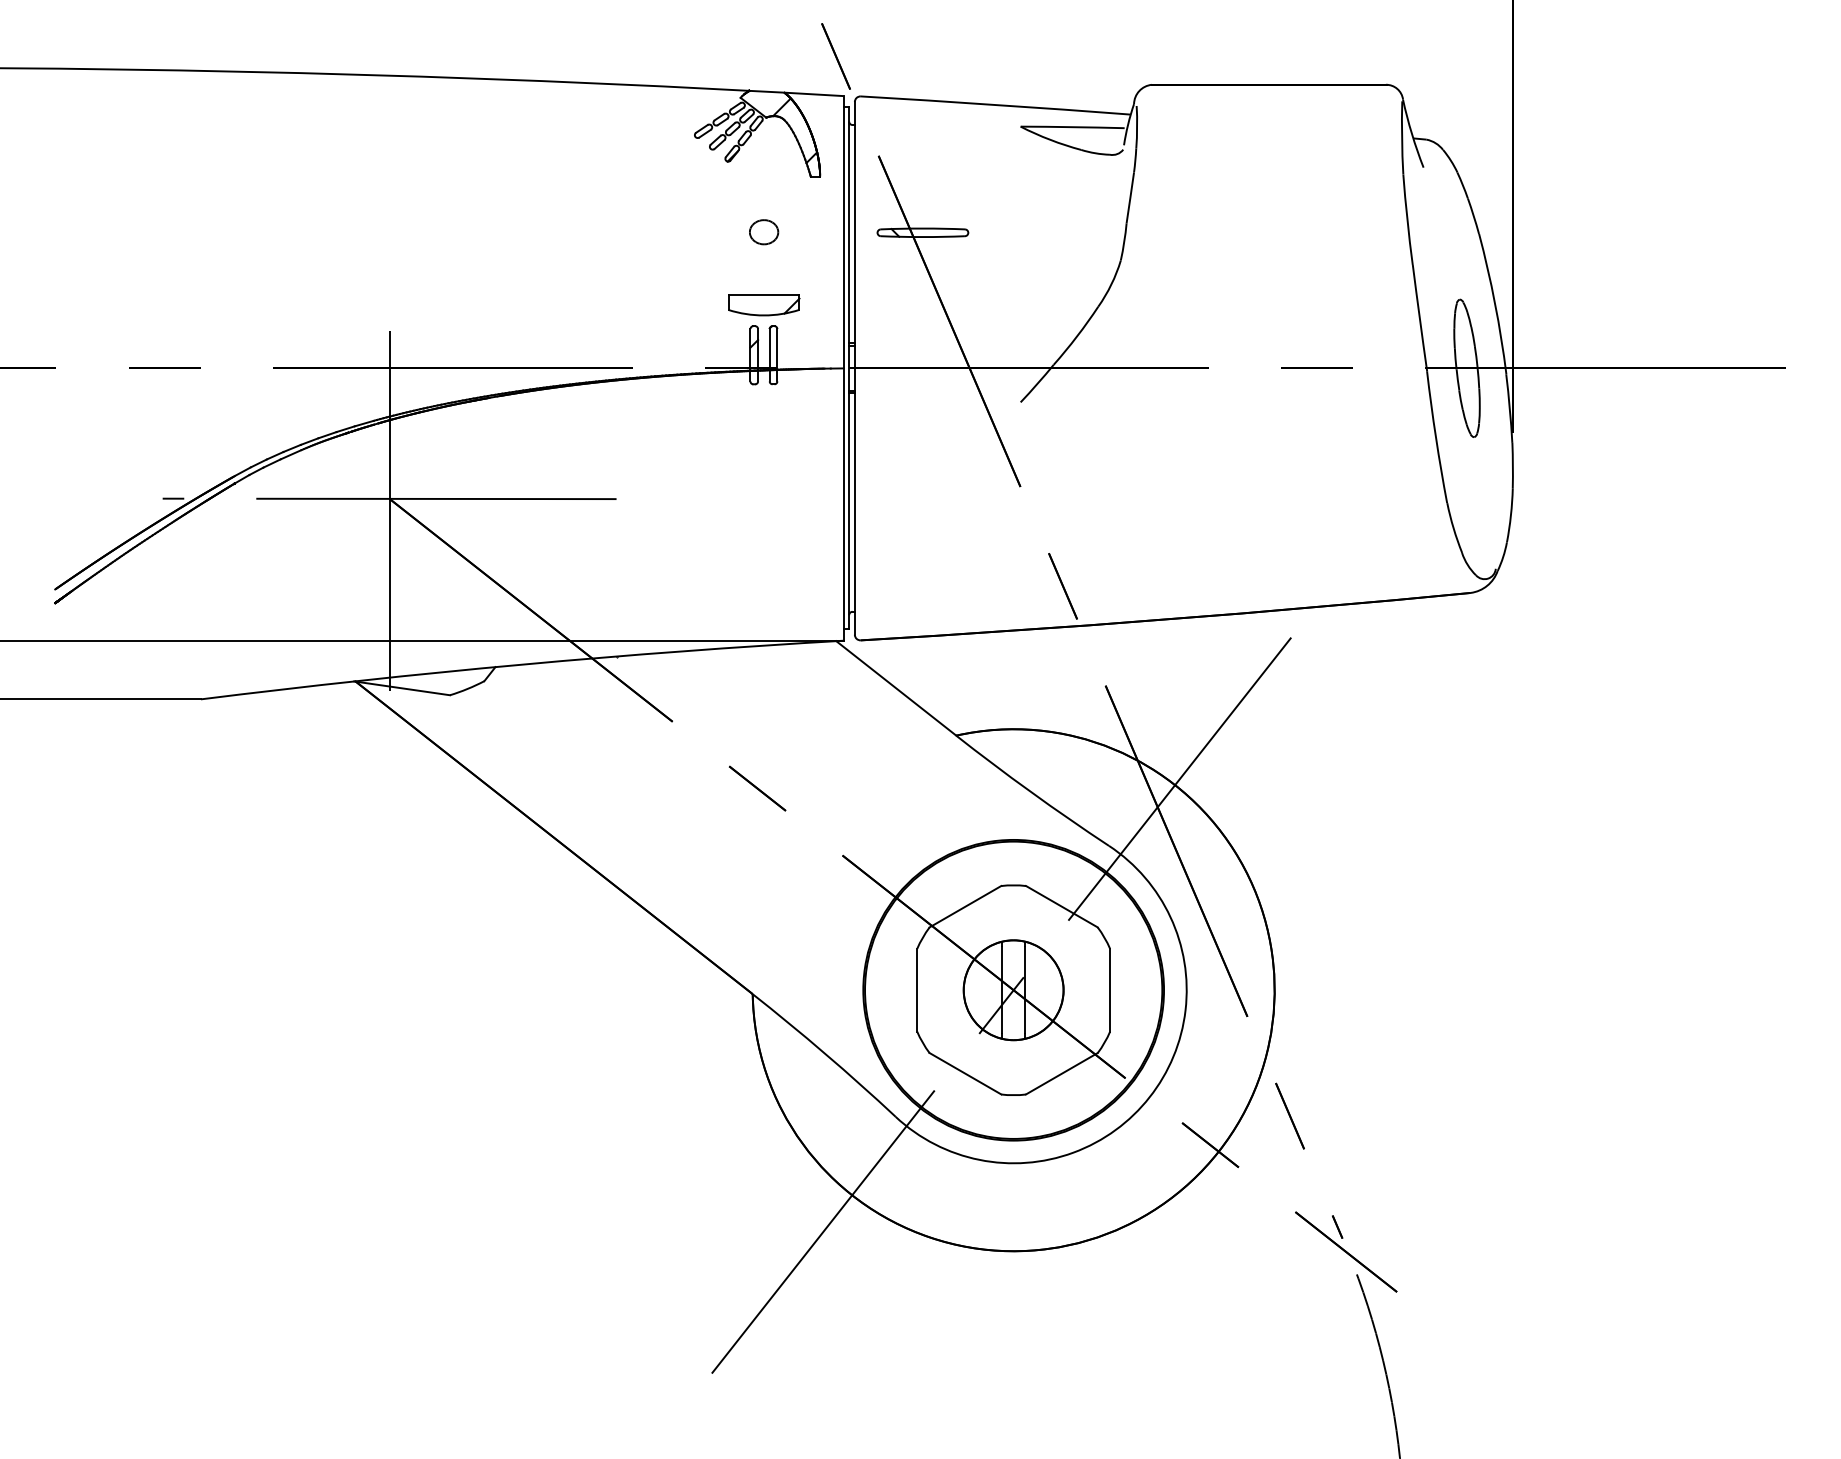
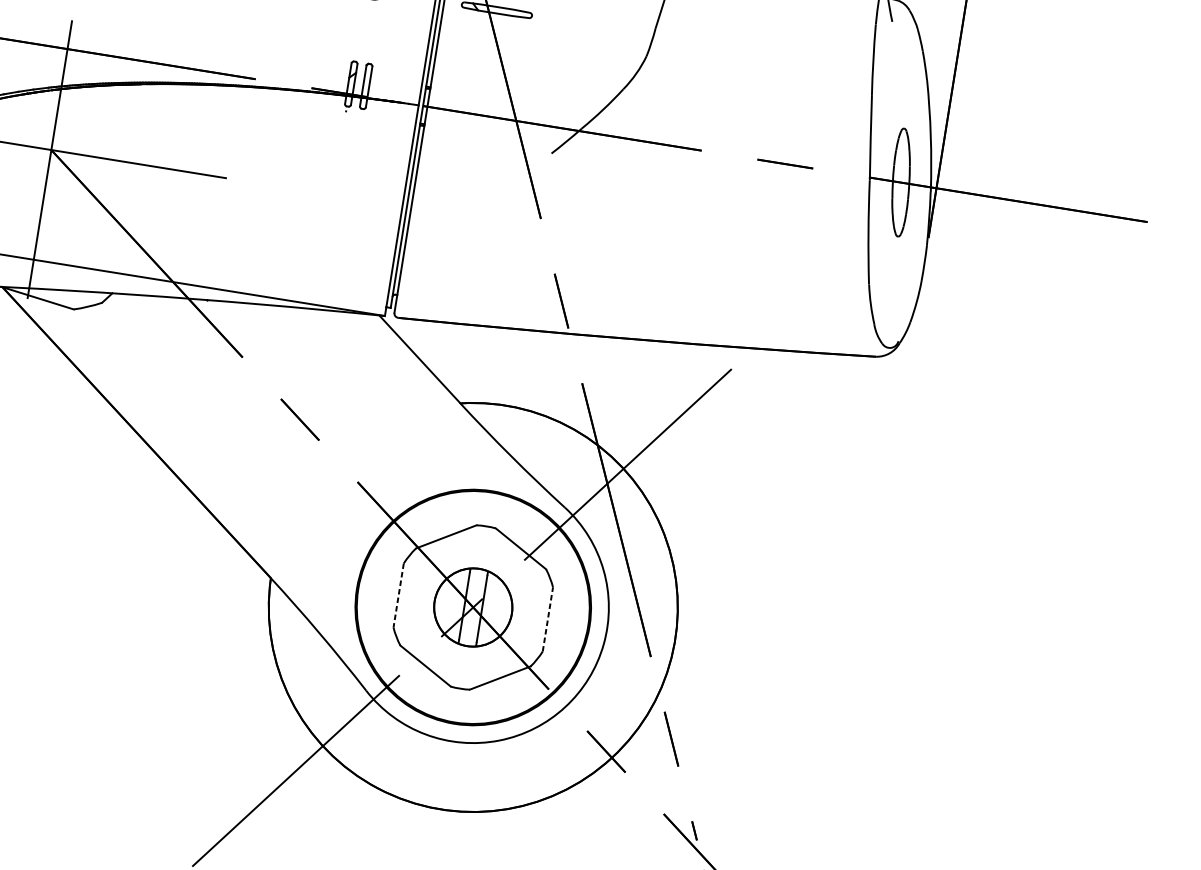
part: (764, 305) -> (365, 46), removed
line: (1110, 989) -> (548, 618), solid -> dashed
line: (917, 990) -> (398, 595), solid -> dashed

